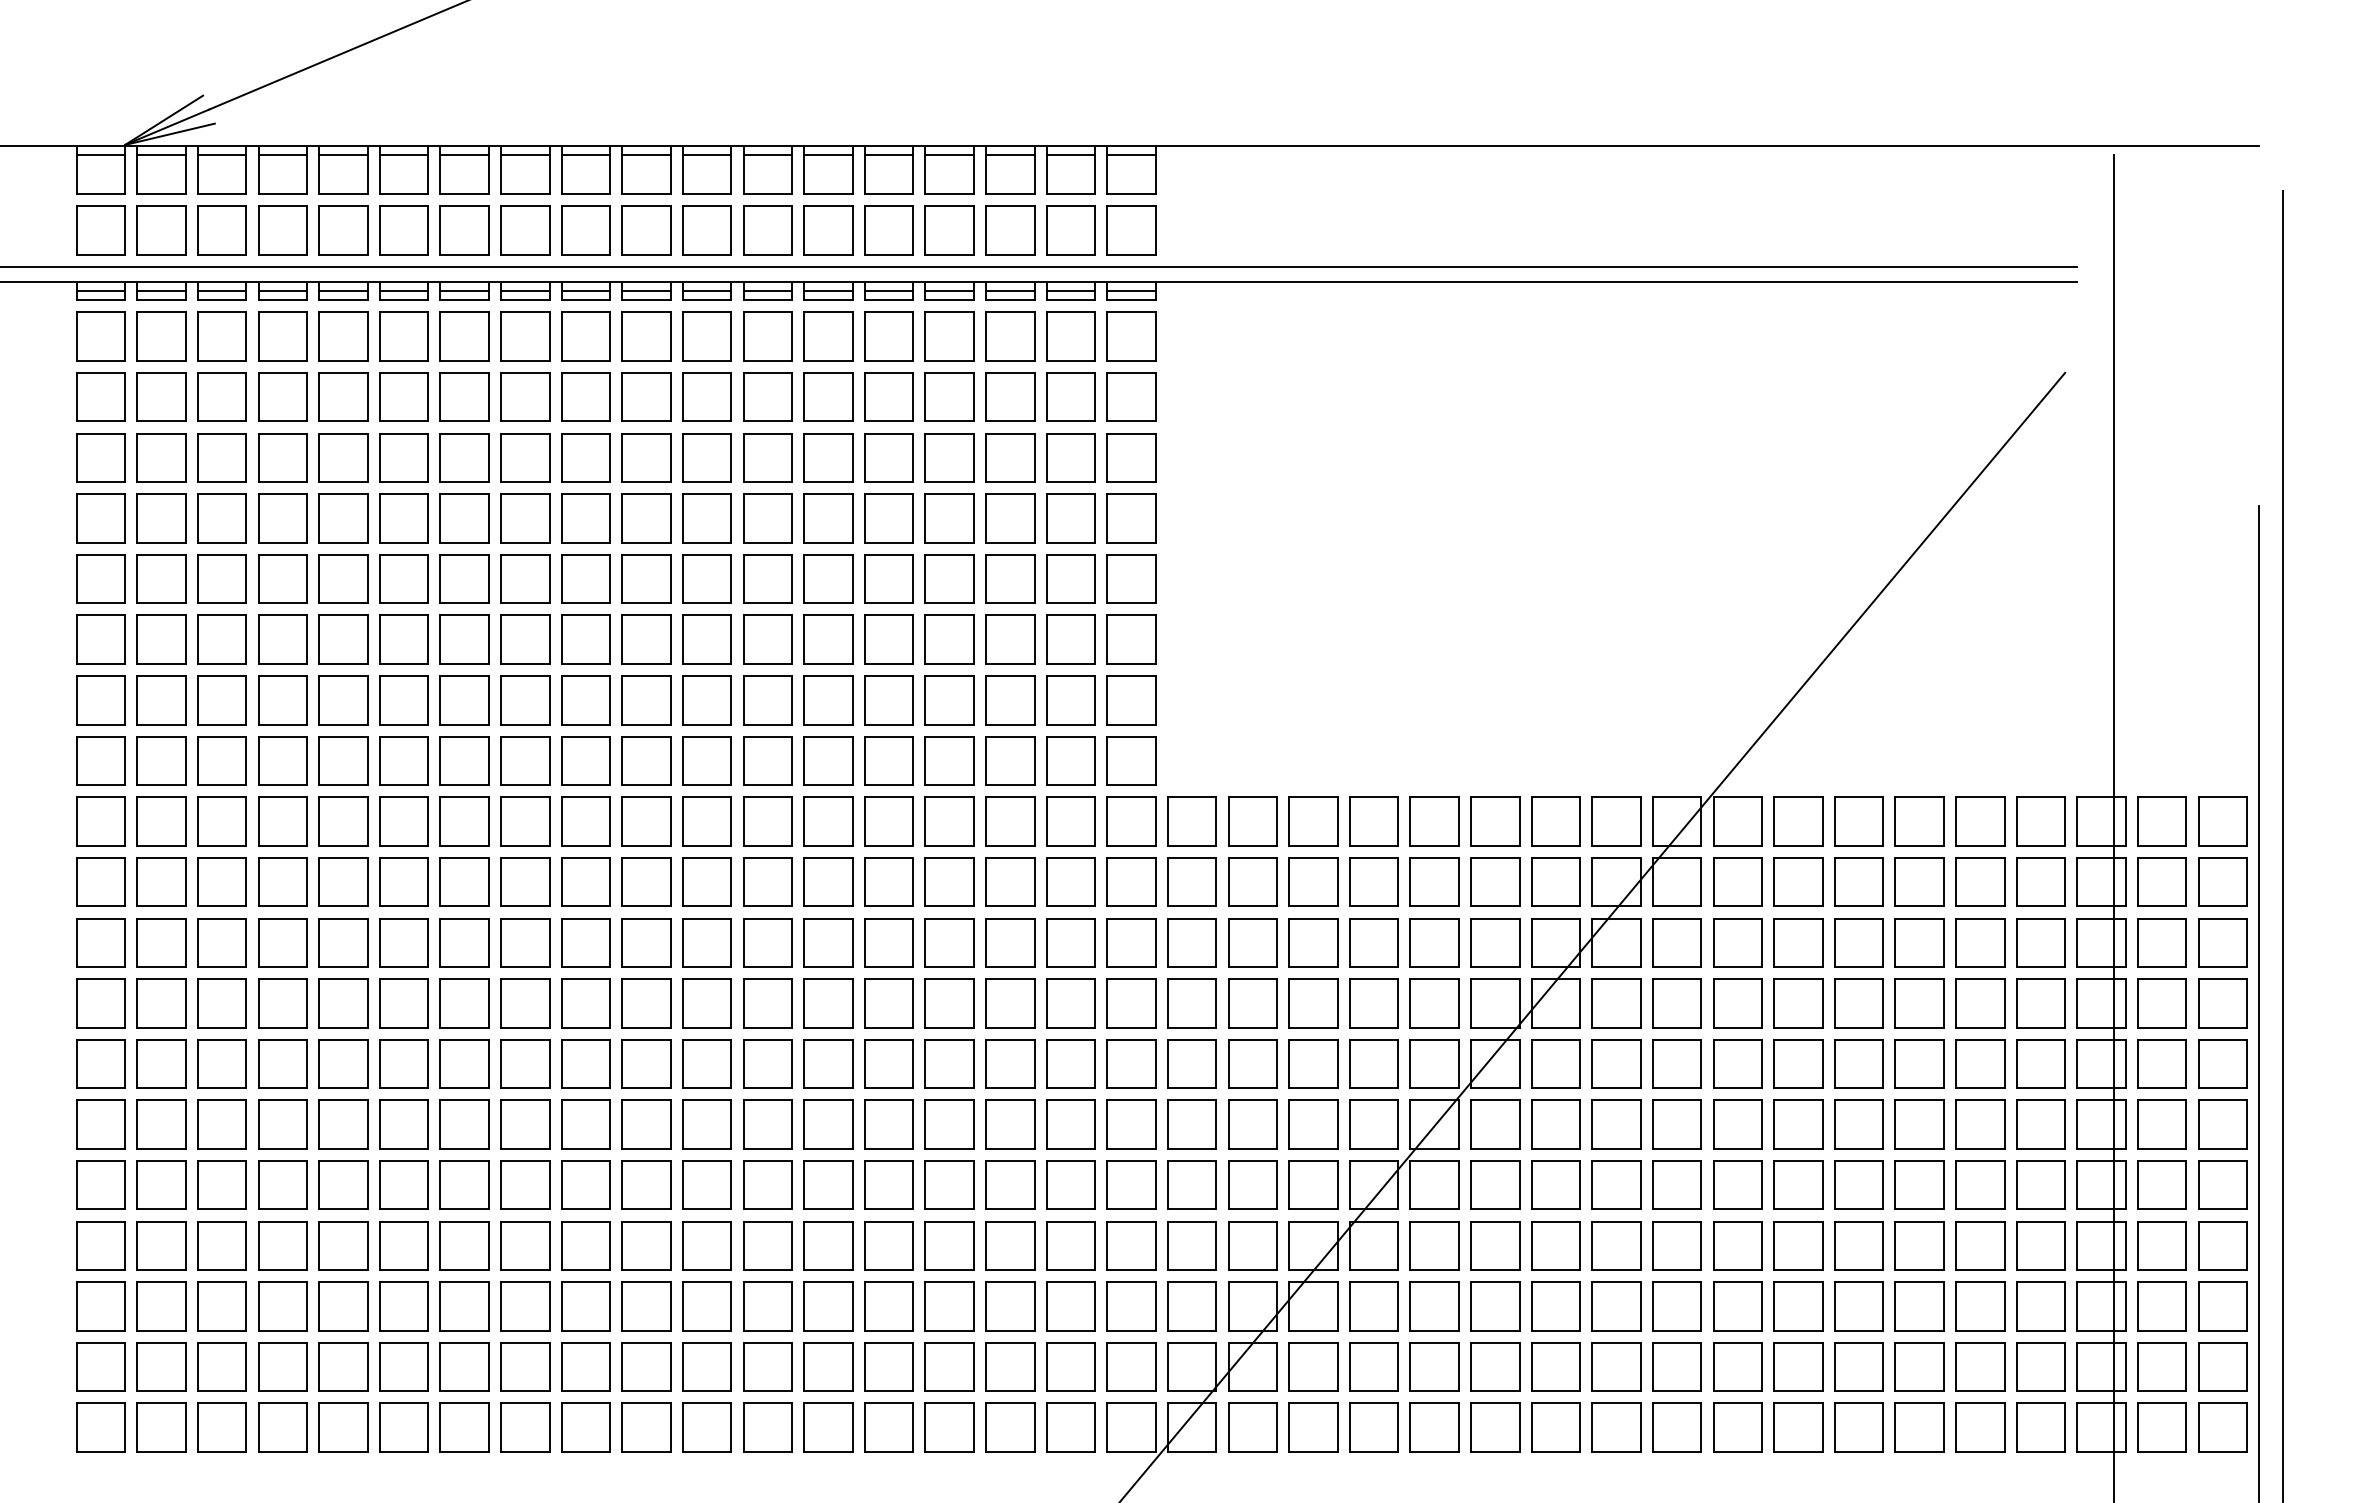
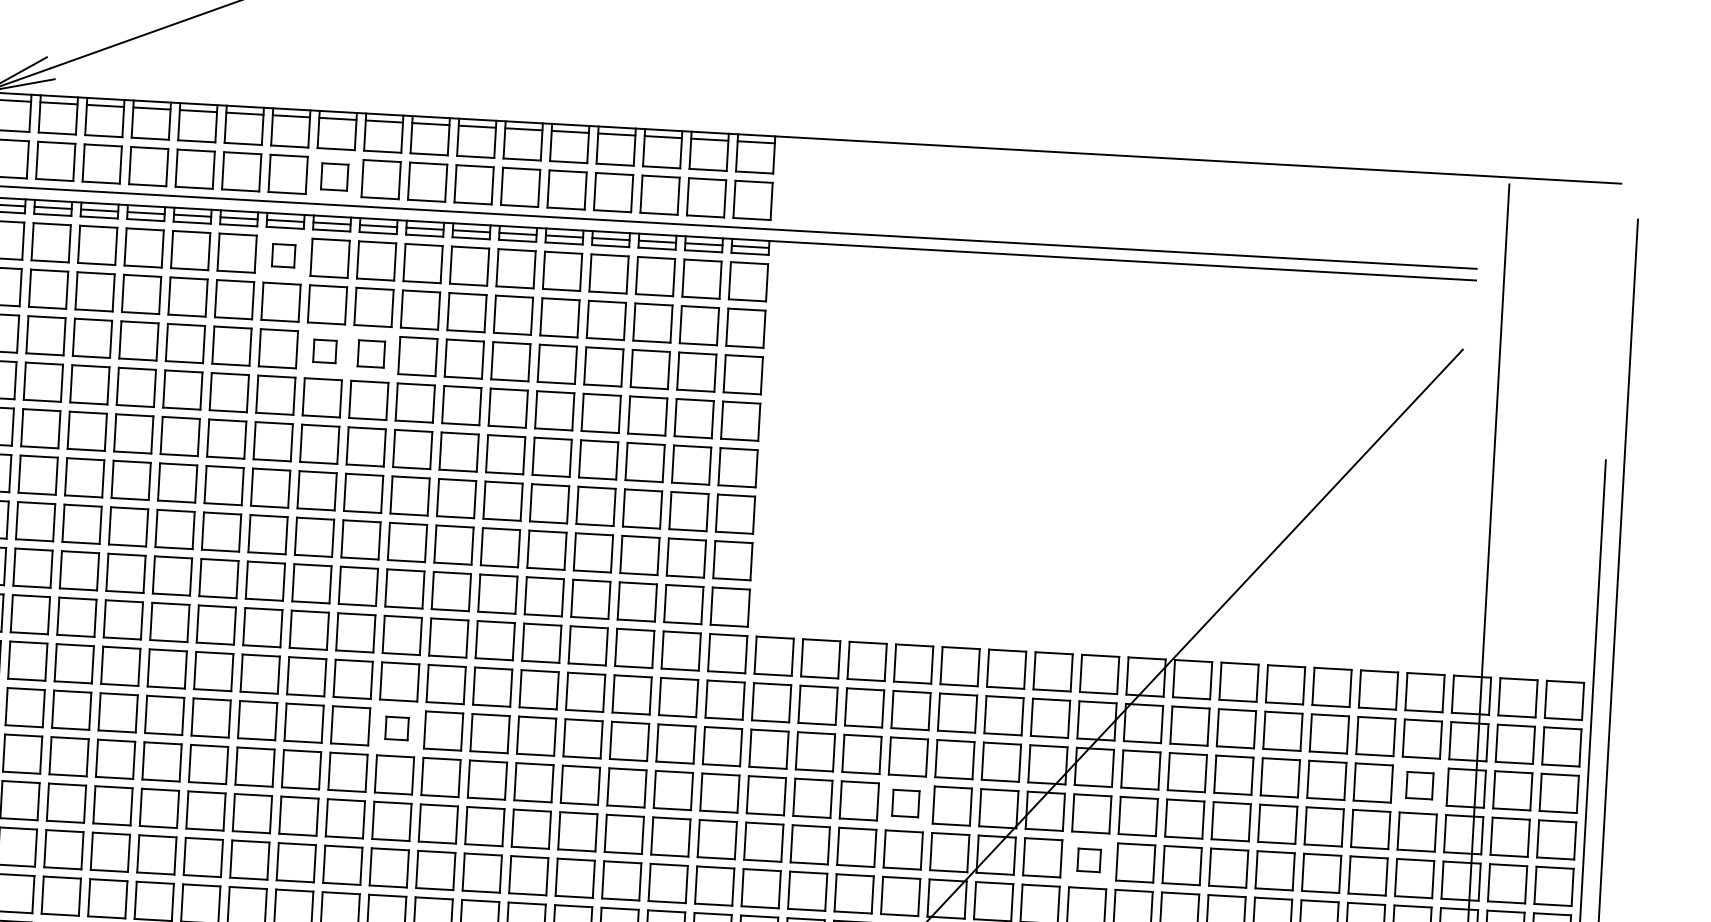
part: (585, 230) -> (334, 177), size x0.7
part: (525, 336) -> (283, 255), size x0.6
part: (585, 457) -> (324, 351), size x0.6
part: (646, 457) -> (371, 353), size x0.7
part: (706, 942) -> (396, 728), size x0.6
part: (2040, 942) -> (1419, 785), size x0.7
part: (1373, 1003) -> (905, 803), size x0.7
part: (1616, 1063) -> (1089, 860), size x0.6

